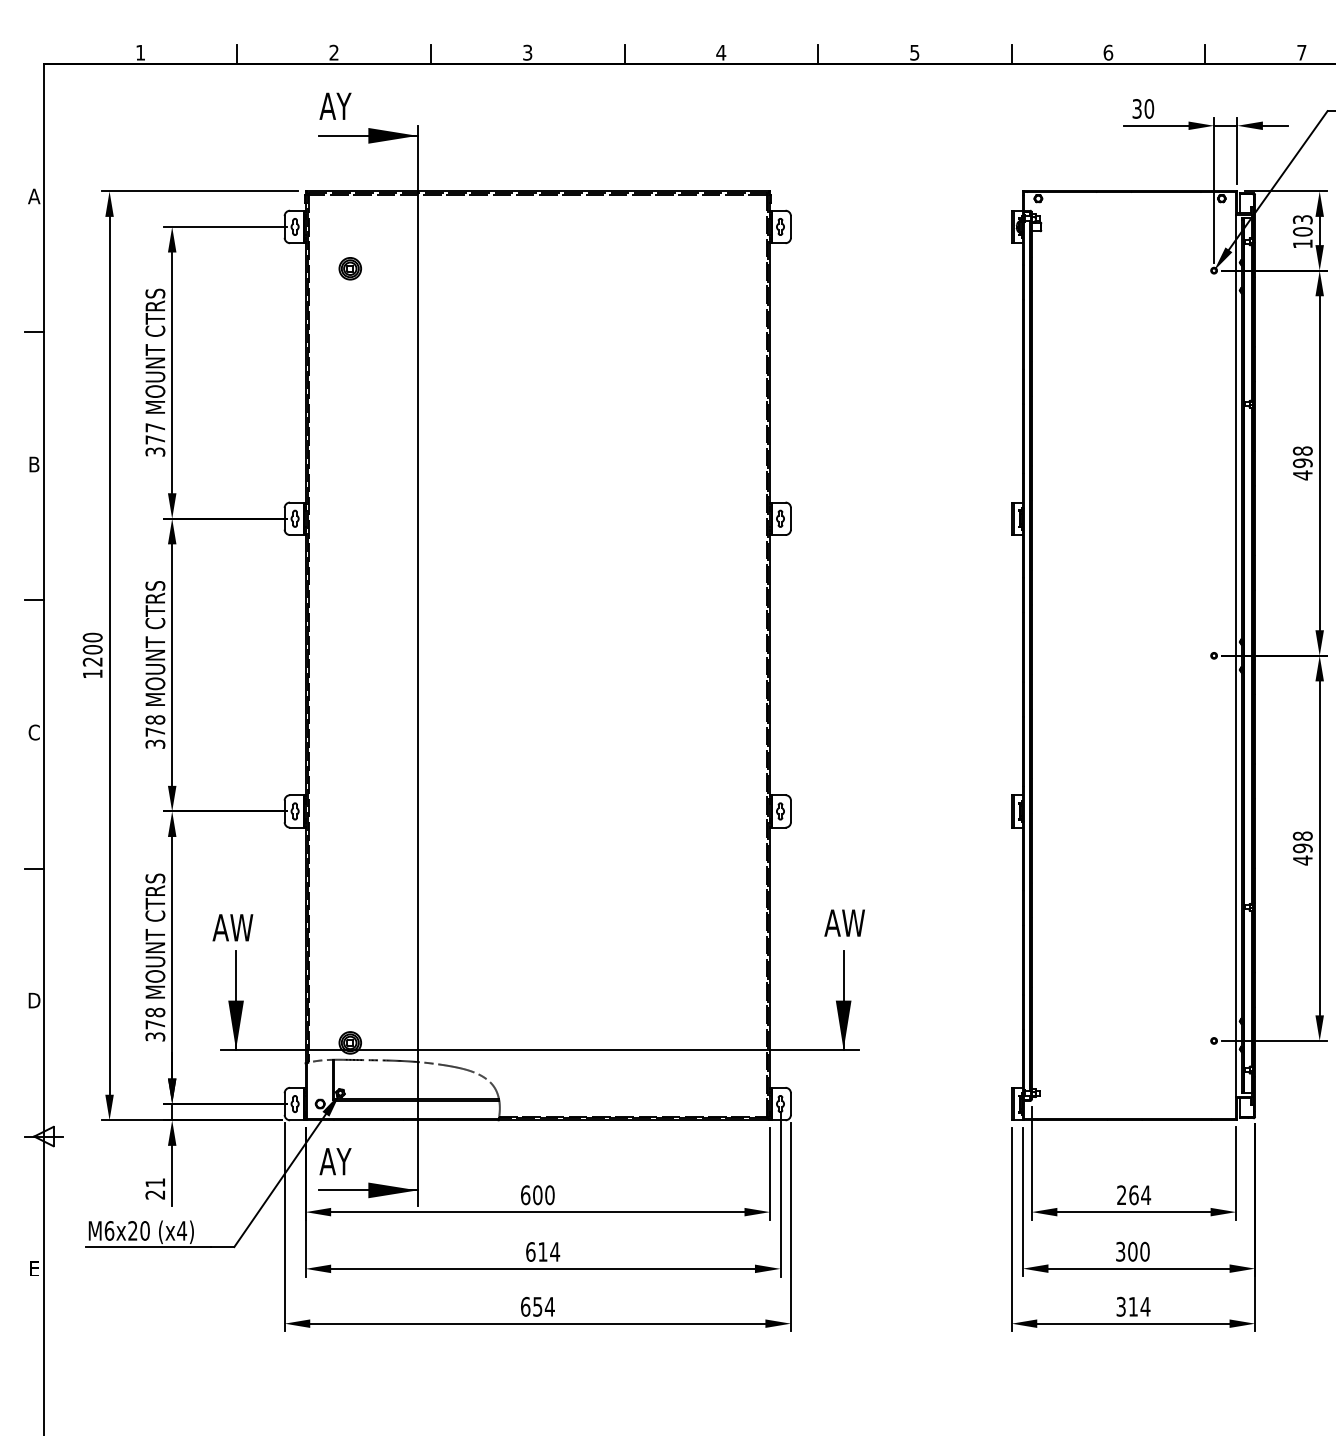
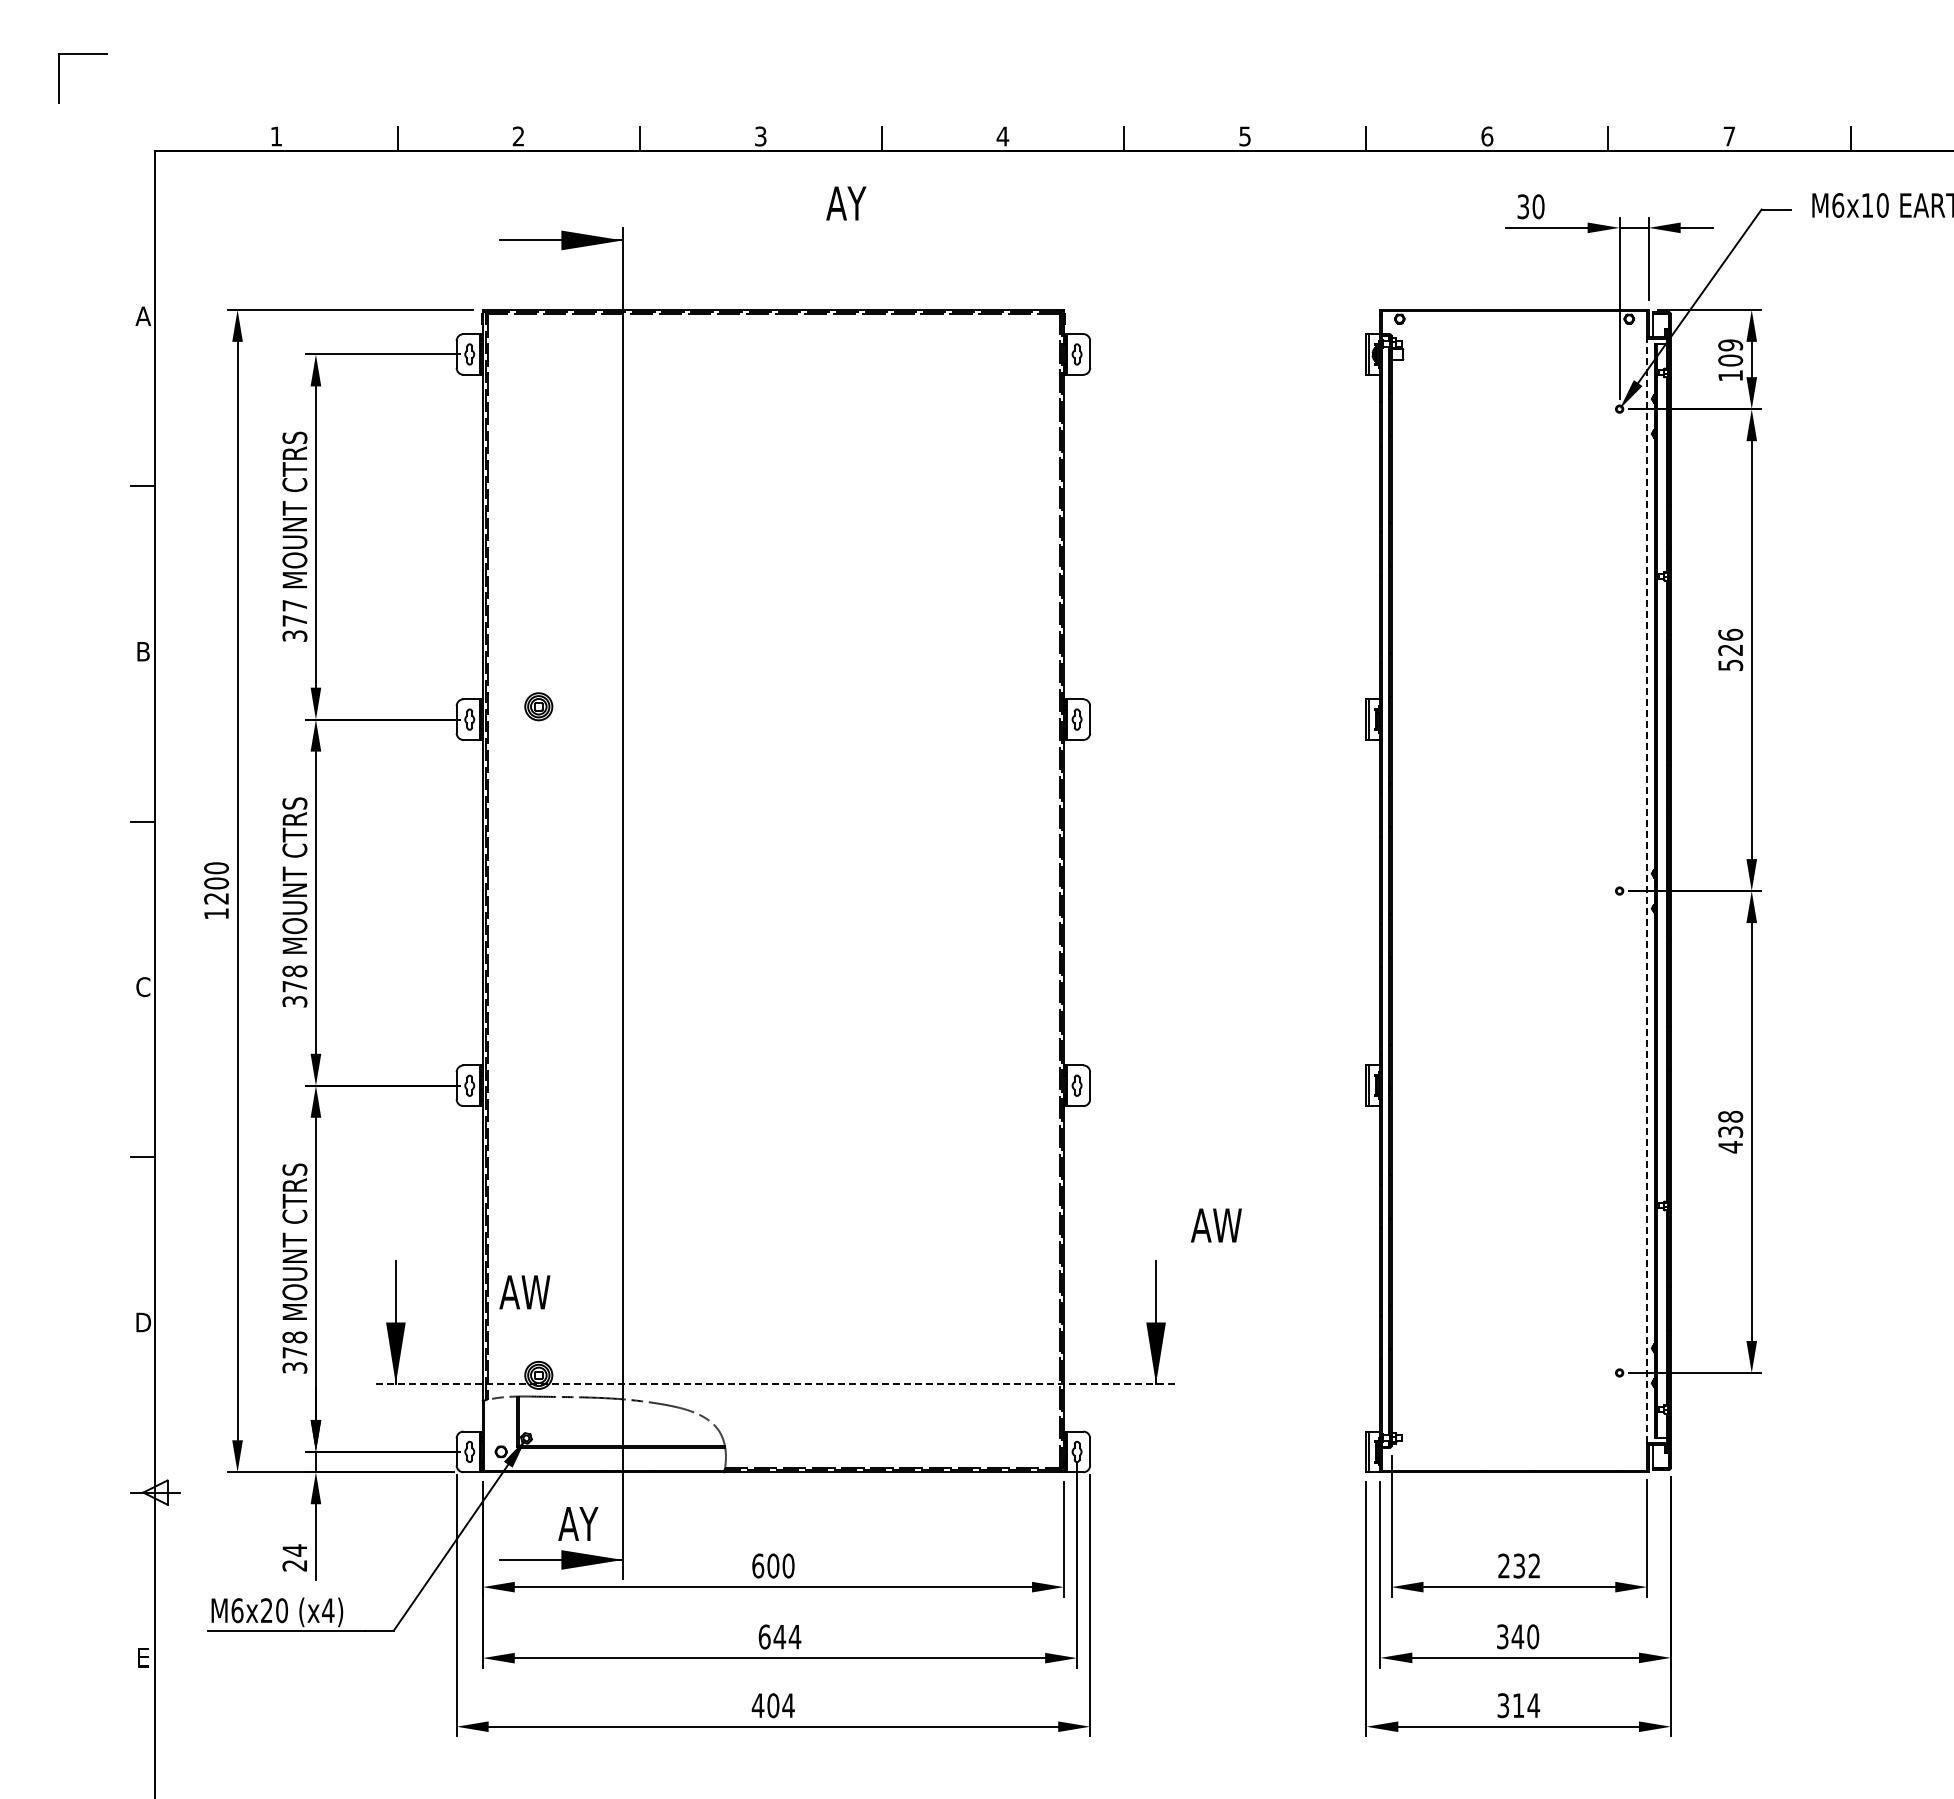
text: (335, 106) -> (846, 203), moved
text: (1302, 219) -> (1730, 345), 103 -> 109
part: (350, 268) -> (538, 706), moved
text: (1302, 462) -> (1730, 649), 498 -> 526
line: (1236, 655) -> (1647, 890), solid -> dashed
text: (1302, 848) -> (1730, 1132), 498 -> 438
text: (844, 923) -> (1216, 1225), moved
text: (232, 927) -> (524, 1292), moved
line: (539, 1050) -> (775, 1384), solid -> dashed
text: (335, 1161) -> (578, 1523), moved
text: (155, 1182) -> (294, 1550), 21 -> 24
text: (1139, 1194) -> (1526, 1565), 264 -> 232
text: (1132, 1251) -> (1517, 1636), 300 -> 340
text: (542, 1252) -> (779, 1637), 614 -> 644
text: (531, 1306) -> (765, 1705), 654 -> 404

